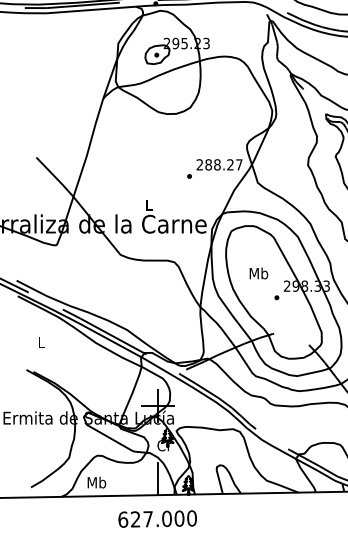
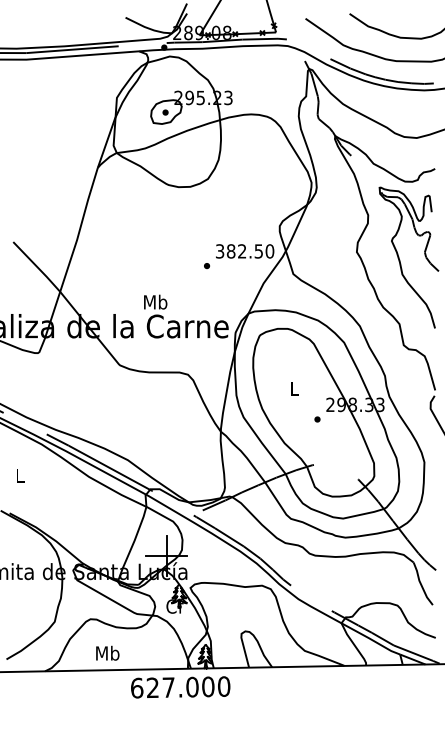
text: (219, 164) -> (245, 251), 288.27 -> 382.50
text: (148, 204) -> (155, 301), L -> Mb
text: (258, 273) -> (294, 388), Mb -> L
line: (157, 478) -> (166, 648), removed
text: (96, 481) -> (107, 652), moved
text: (157, 519) -> (180, 687), moved

